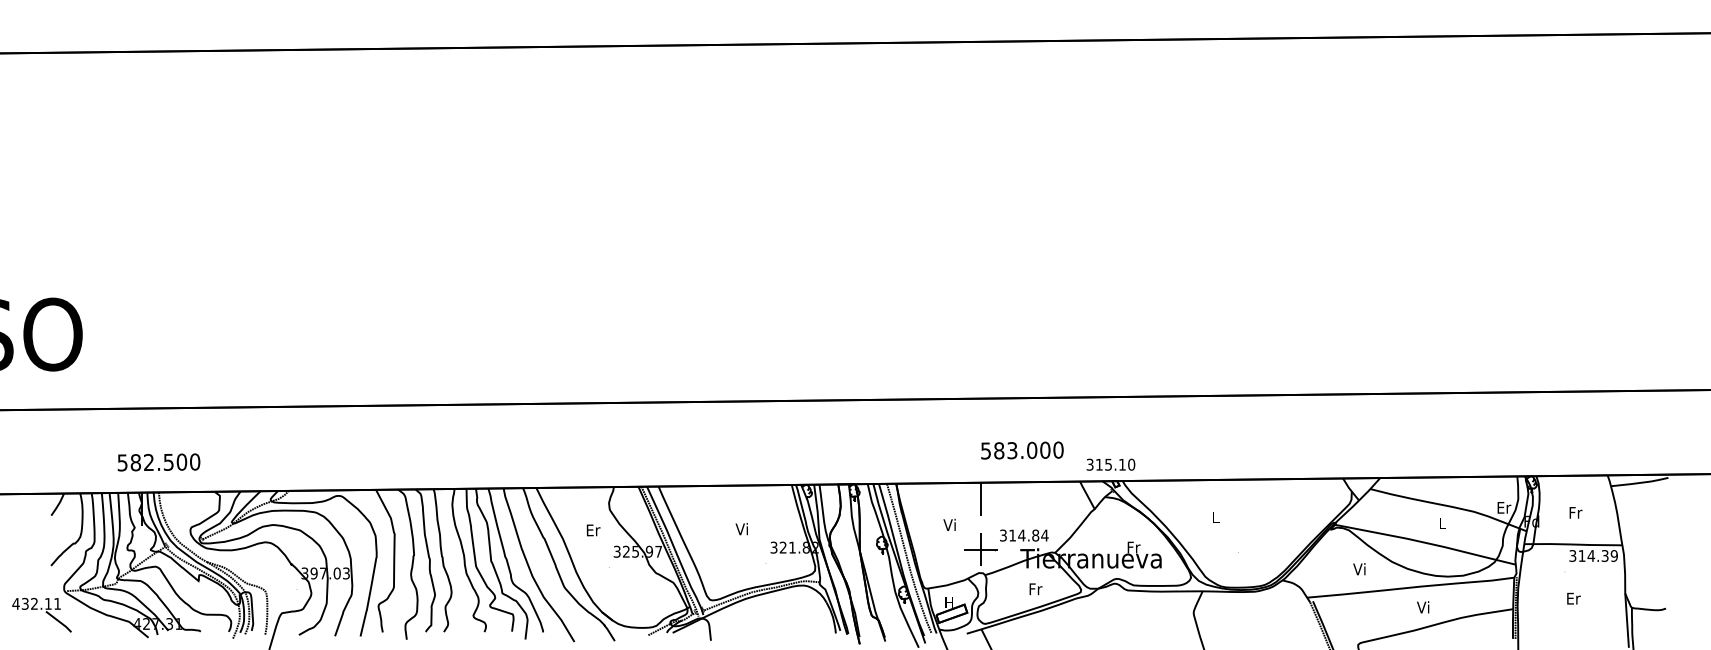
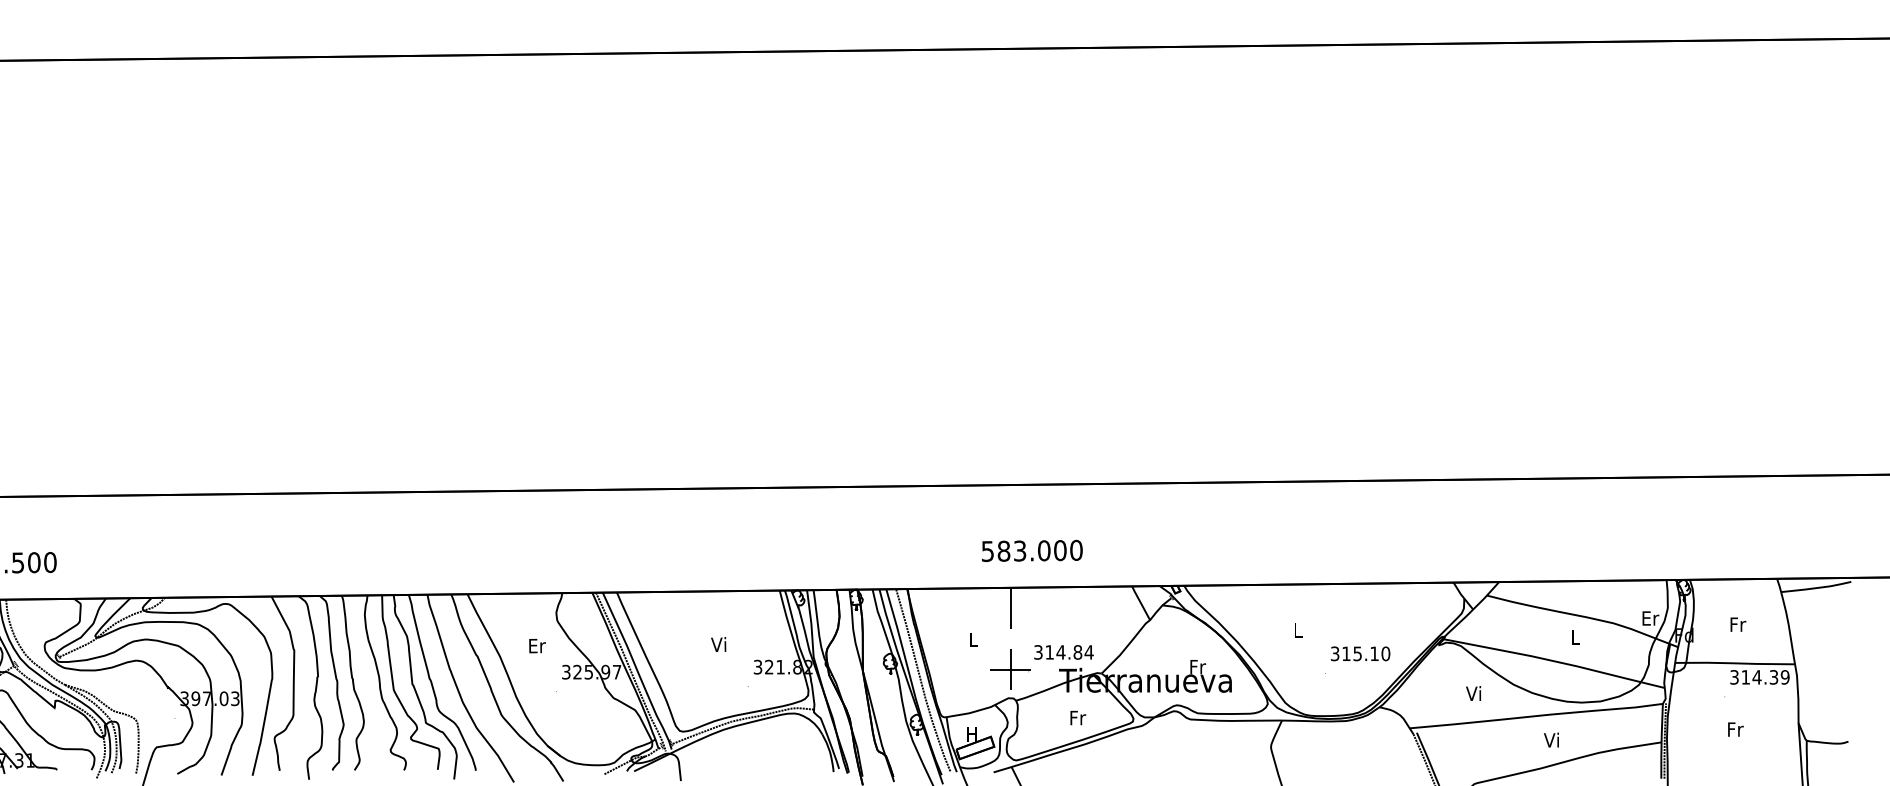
text: (1022, 450) -> (1032, 550), moved
text: (1110, 464) -> (1360, 653), moved
text: (949, 524) -> (972, 638), Vi -> L
text: (1573, 598) -> (1735, 729), Er -> Fr

